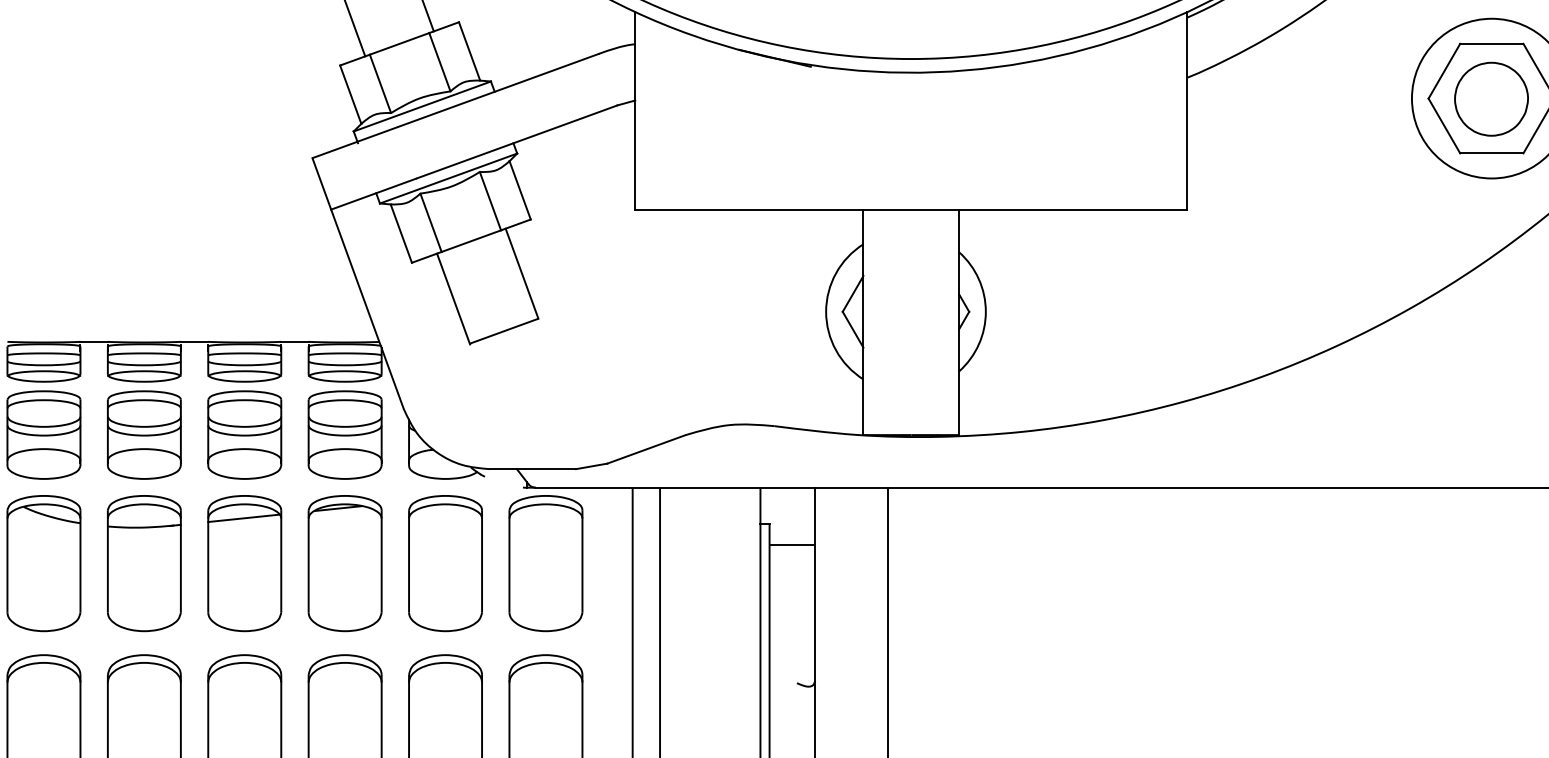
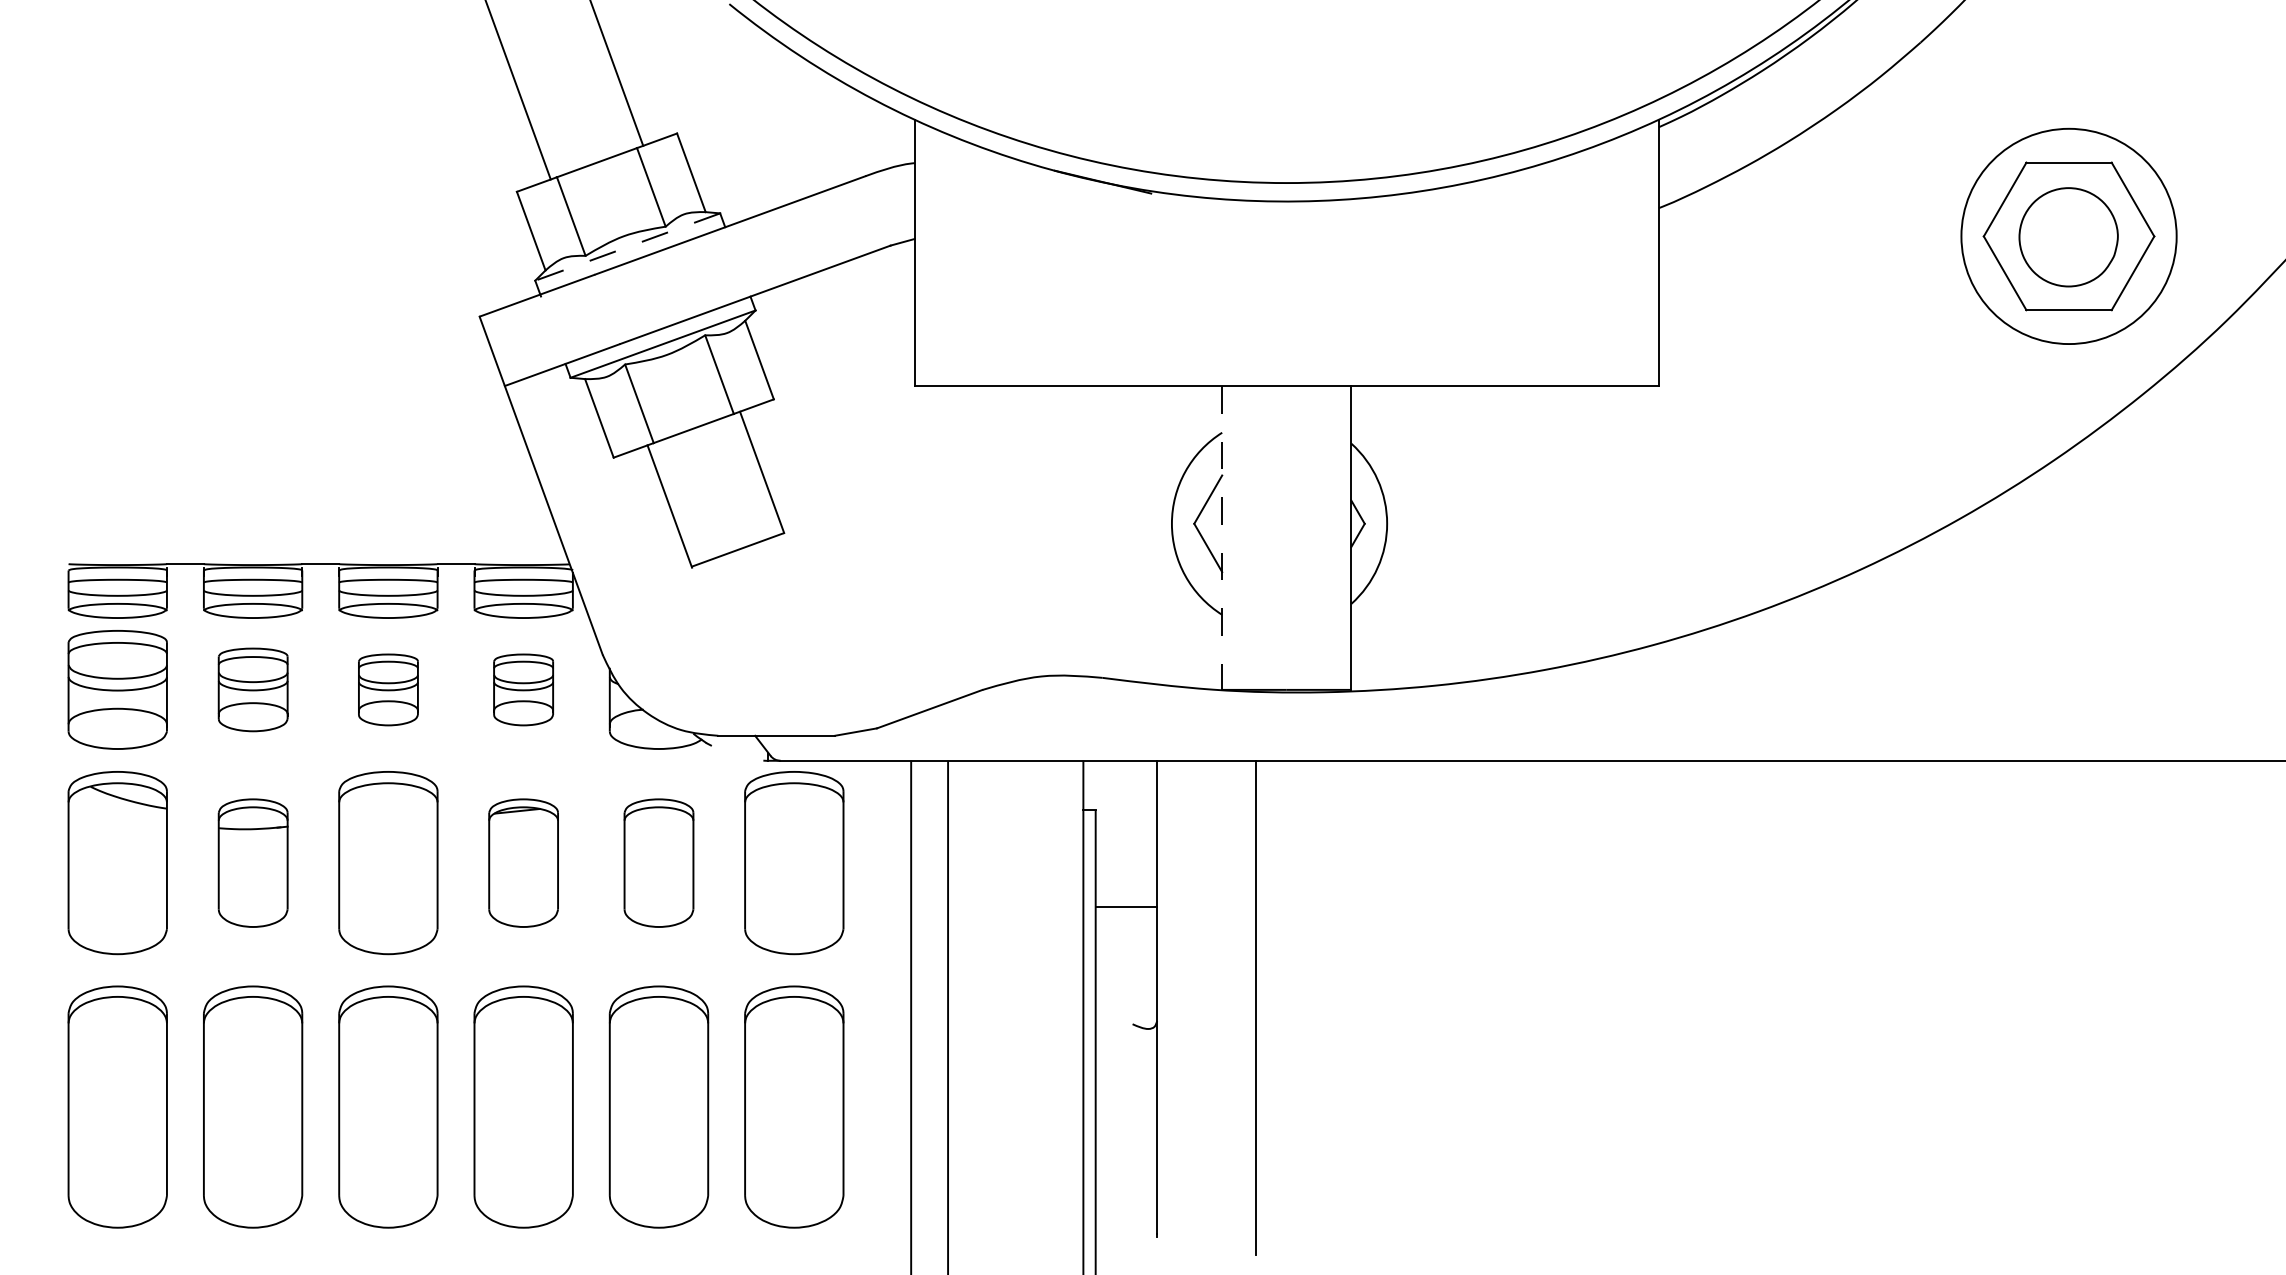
line: (422, 106) -> (627, 247), solid -> dashed
line: (863, 322) -> (1222, 537), solid -> dashed
part: (144, 434) -> (253, 689), size x0.7
part: (244, 434) -> (388, 689), size x0.6
part: (345, 434) -> (523, 689), size x0.6
line: (244, 518) -> (387, 802), removed
line: (792, 545) -> (1126, 907), moved
part: (144, 563) -> (253, 863), size x0.7
part: (345, 563) -> (523, 863), size x0.7
part: (445, 563) -> (658, 863), size x0.7

